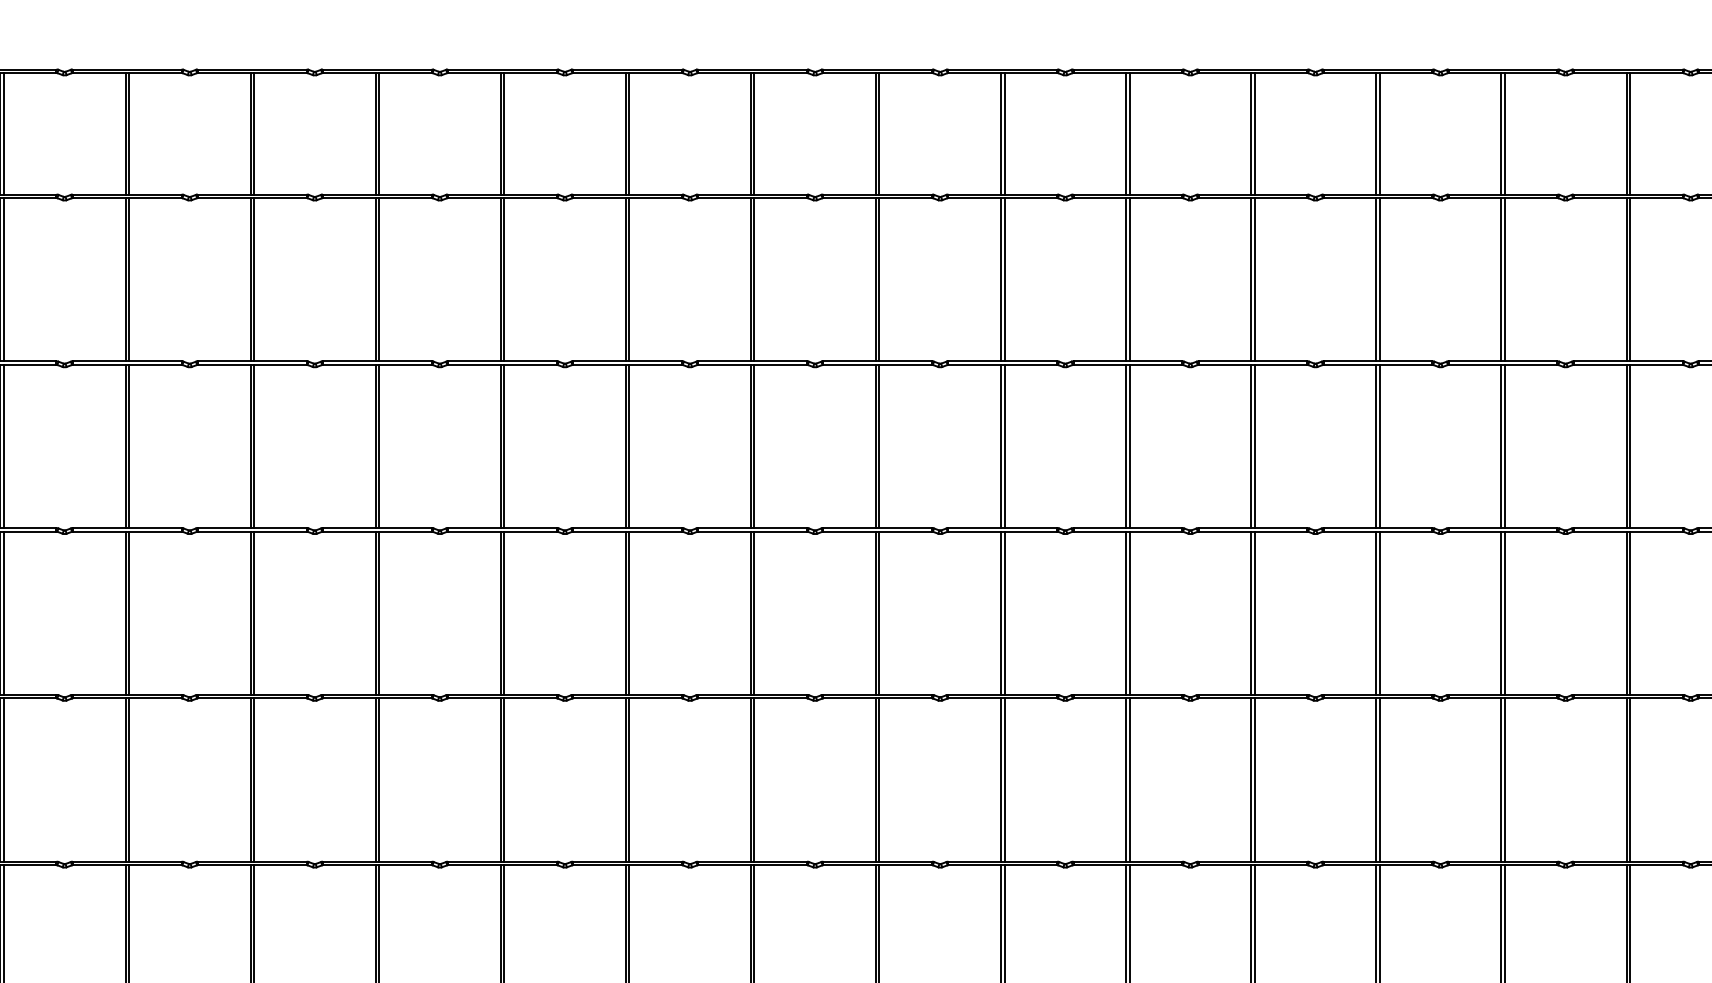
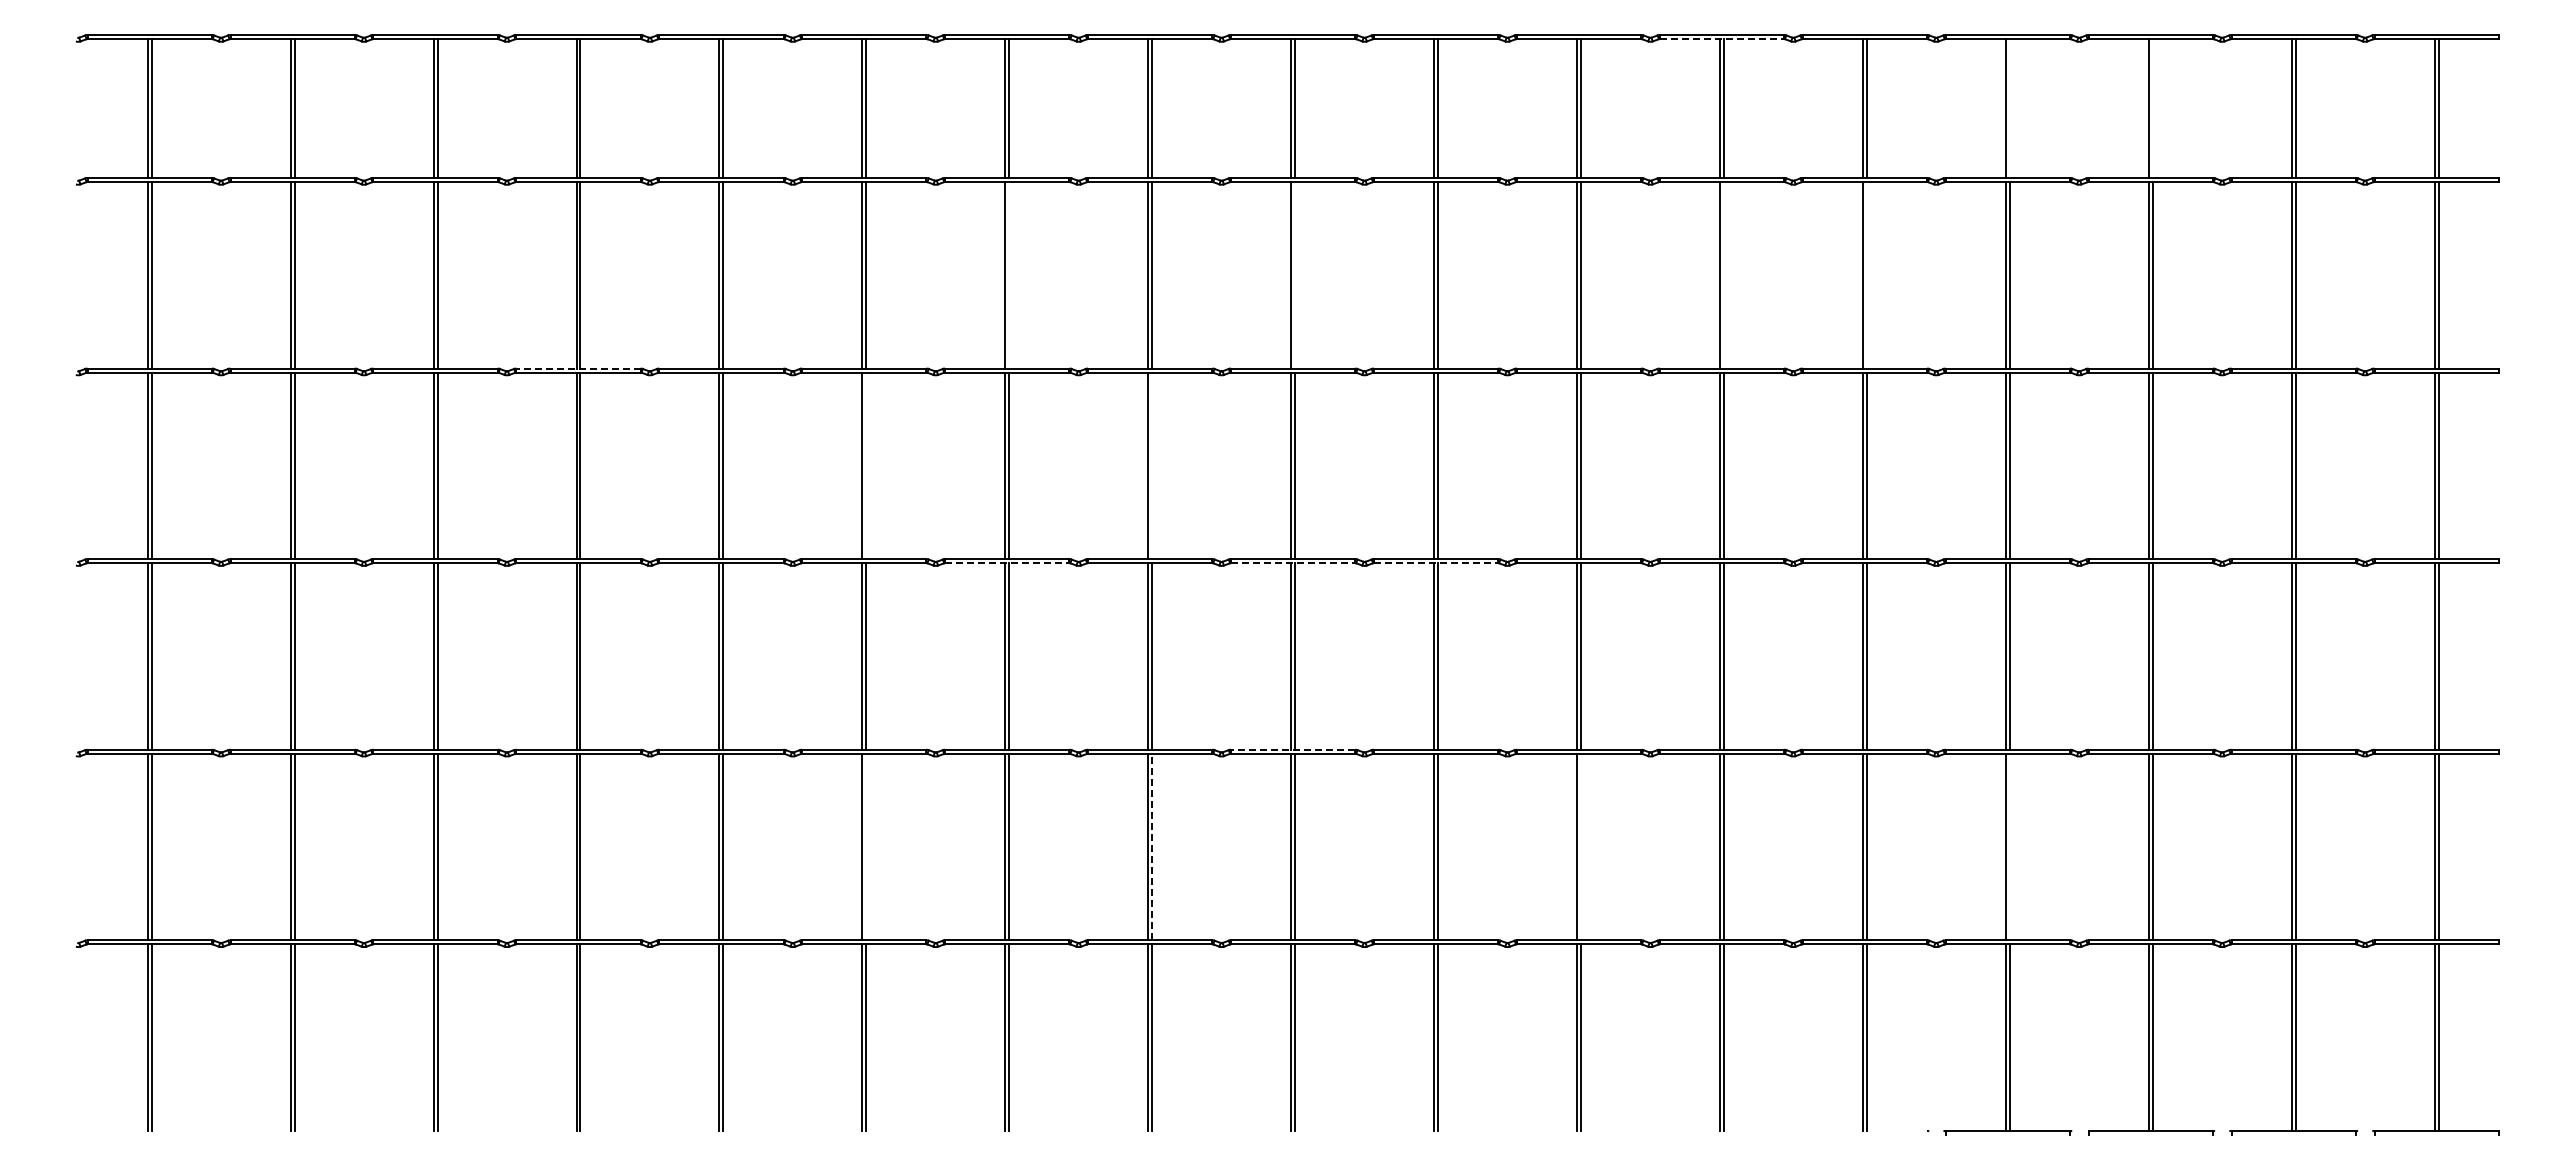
line: (1253, 73) -> (1722, 39), solid -> dashed
line: (1504, 133) -> (2009, 108), removed
line: (1629, 133) -> (2152, 108), removed
line: (629, 279) -> (1009, 274), removed
line: (879, 279) -> (1295, 274), removed
line: (1254, 279) -> (1723, 274), removed
line: (1379, 279) -> (1866, 274), removed
line: (251, 361) -> (577, 368), solid -> dashed
line: (504, 446) -> (866, 465), removed
line: (754, 446) -> (1152, 465), removed
line: (627, 531) -> (1007, 563), solid -> dashed
line: (878, 531) -> (1293, 563), solid -> dashed
line: (1003, 531) -> (1436, 563), solid -> dashed
line: (877, 694) -> (1292, 749), solid -> dashed
line: (504, 779) -> (866, 846), removed
line: (754, 779) -> (1152, 846), solid -> dashed
line: (1129, 779) -> (1580, 846), removed
line: (1504, 779) -> (2009, 846), removed

